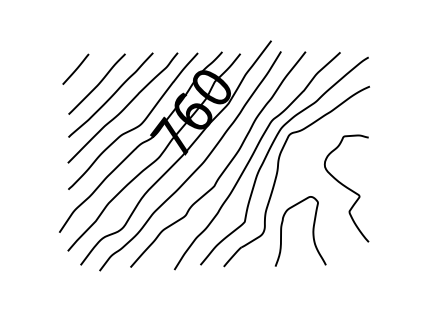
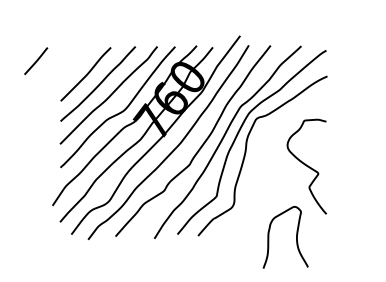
line: (76, 68) -> (36, 60), moved
curve: (312, 231) -> (296, 237), moved

